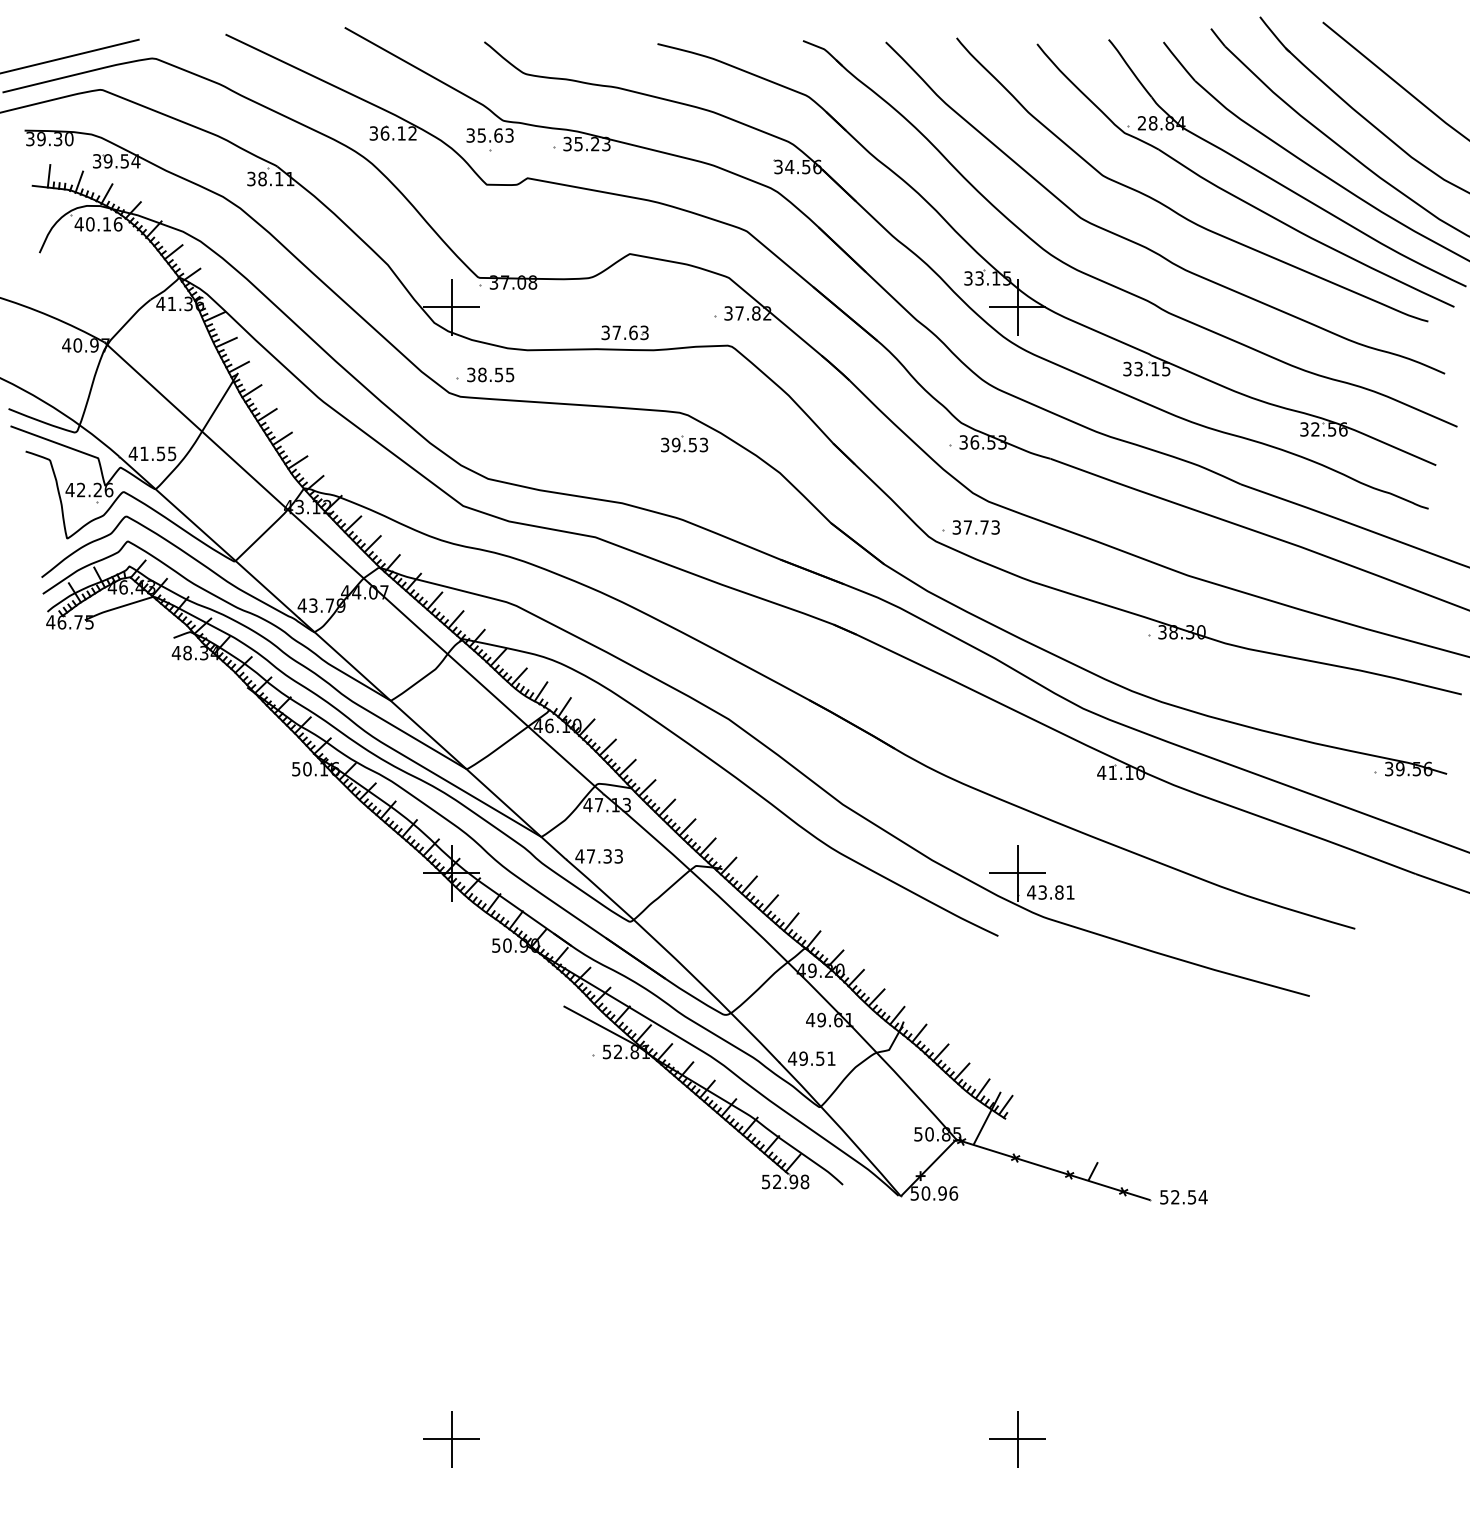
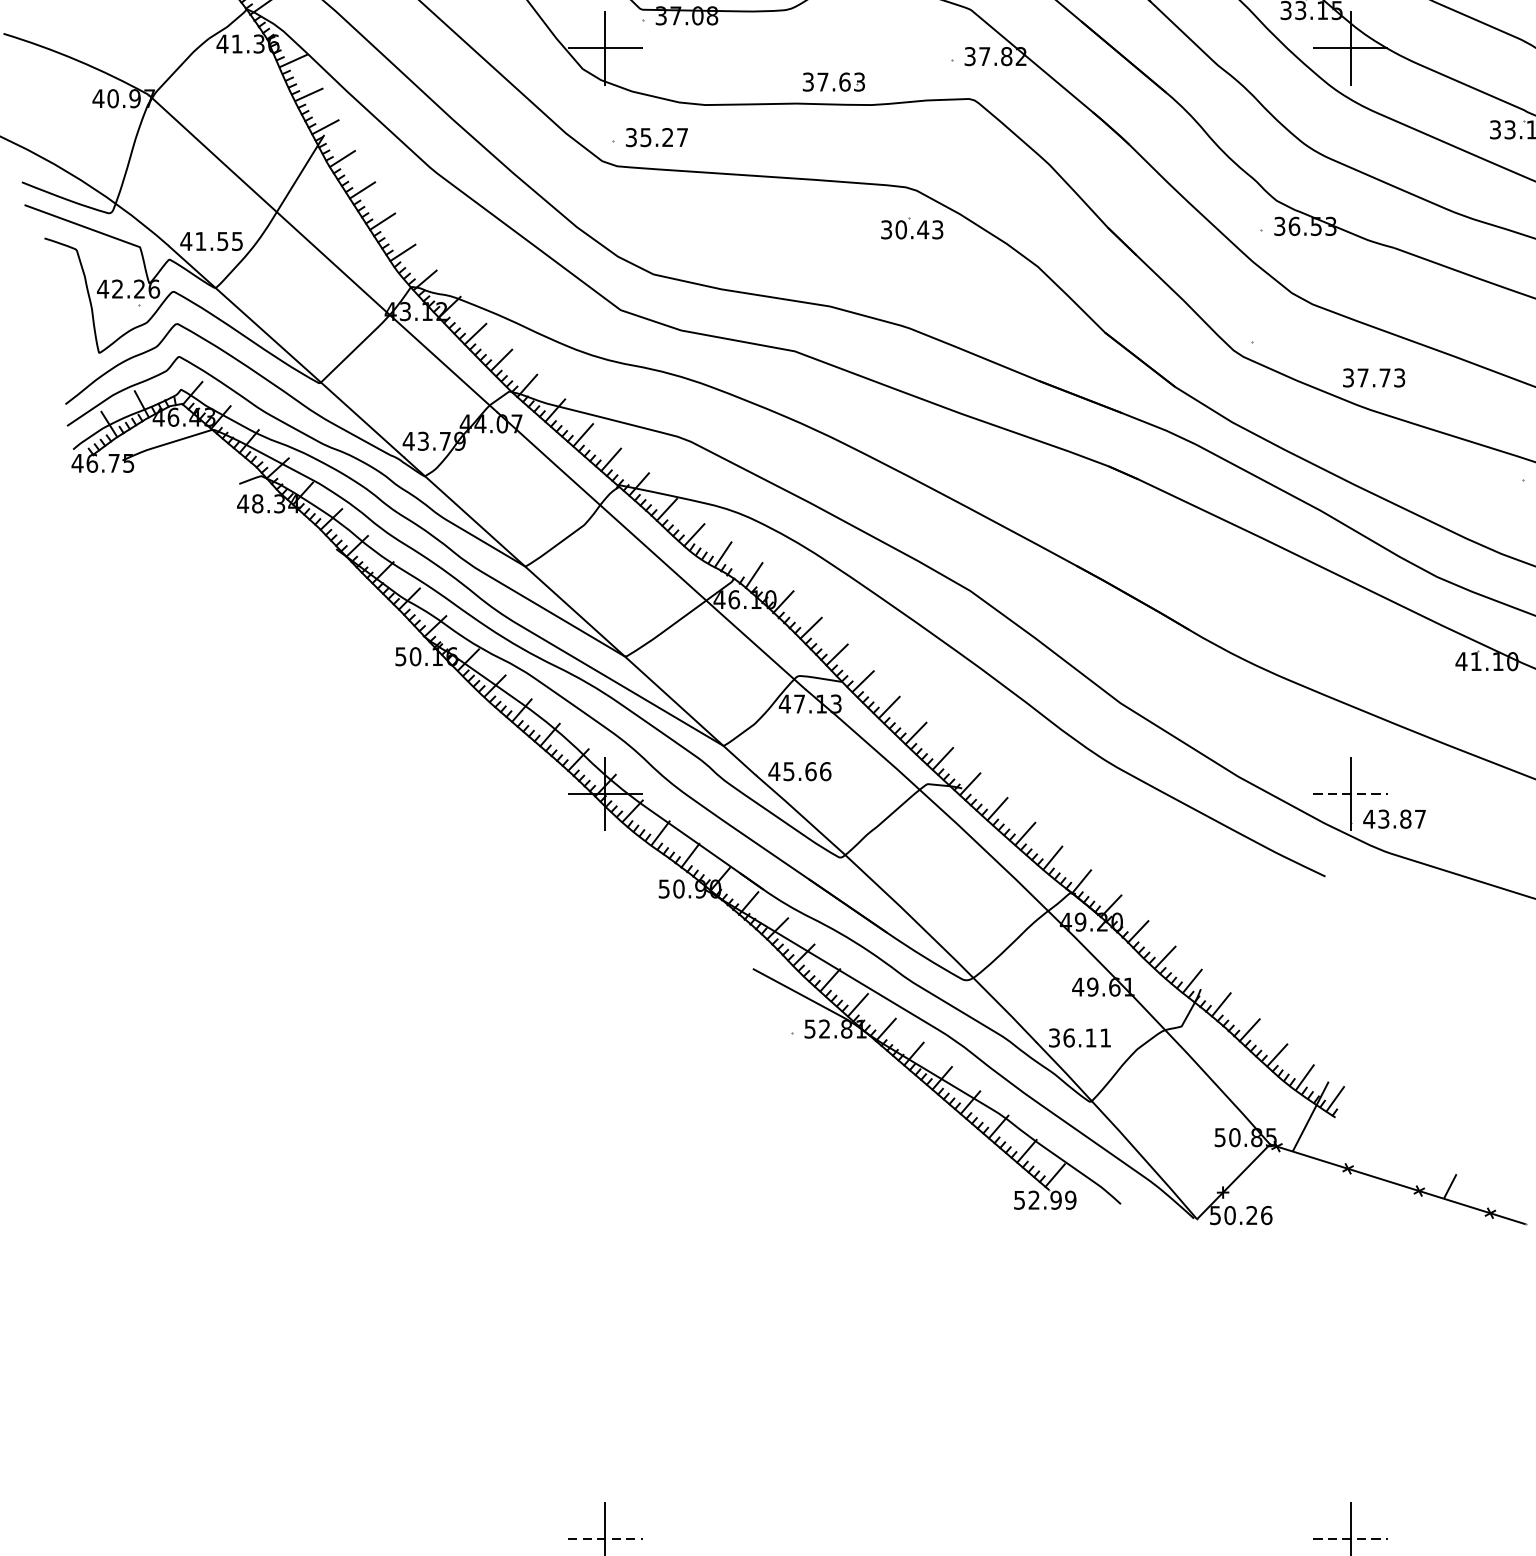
text: (496, 374) -> (664, 136), 38.55 -> 35.27
text: (684, 445) -> (912, 230), 39.53 -> 30.43
text: (975, 527) -> (1373, 377), moved
text: (604, 856) -> (806, 771), 47.33 -> 45.66
line: (1018, 873) -> (1351, 794), solid -> dashed
text: (1070, 892) -> (1420, 819), 43.81 -> 43.87
text: (806, 1058) -> (1072, 1037), 49.51 -> 36.11
text: (804, 1181) -> (1070, 1199), 52.98 -> 52.99
text: (942, 1193) -> (1251, 1215), 50.96 -> 50.26
line: (452, 1439) -> (606, 1539), solid -> dashed
line: (1018, 1439) -> (1351, 1539), solid -> dashed

